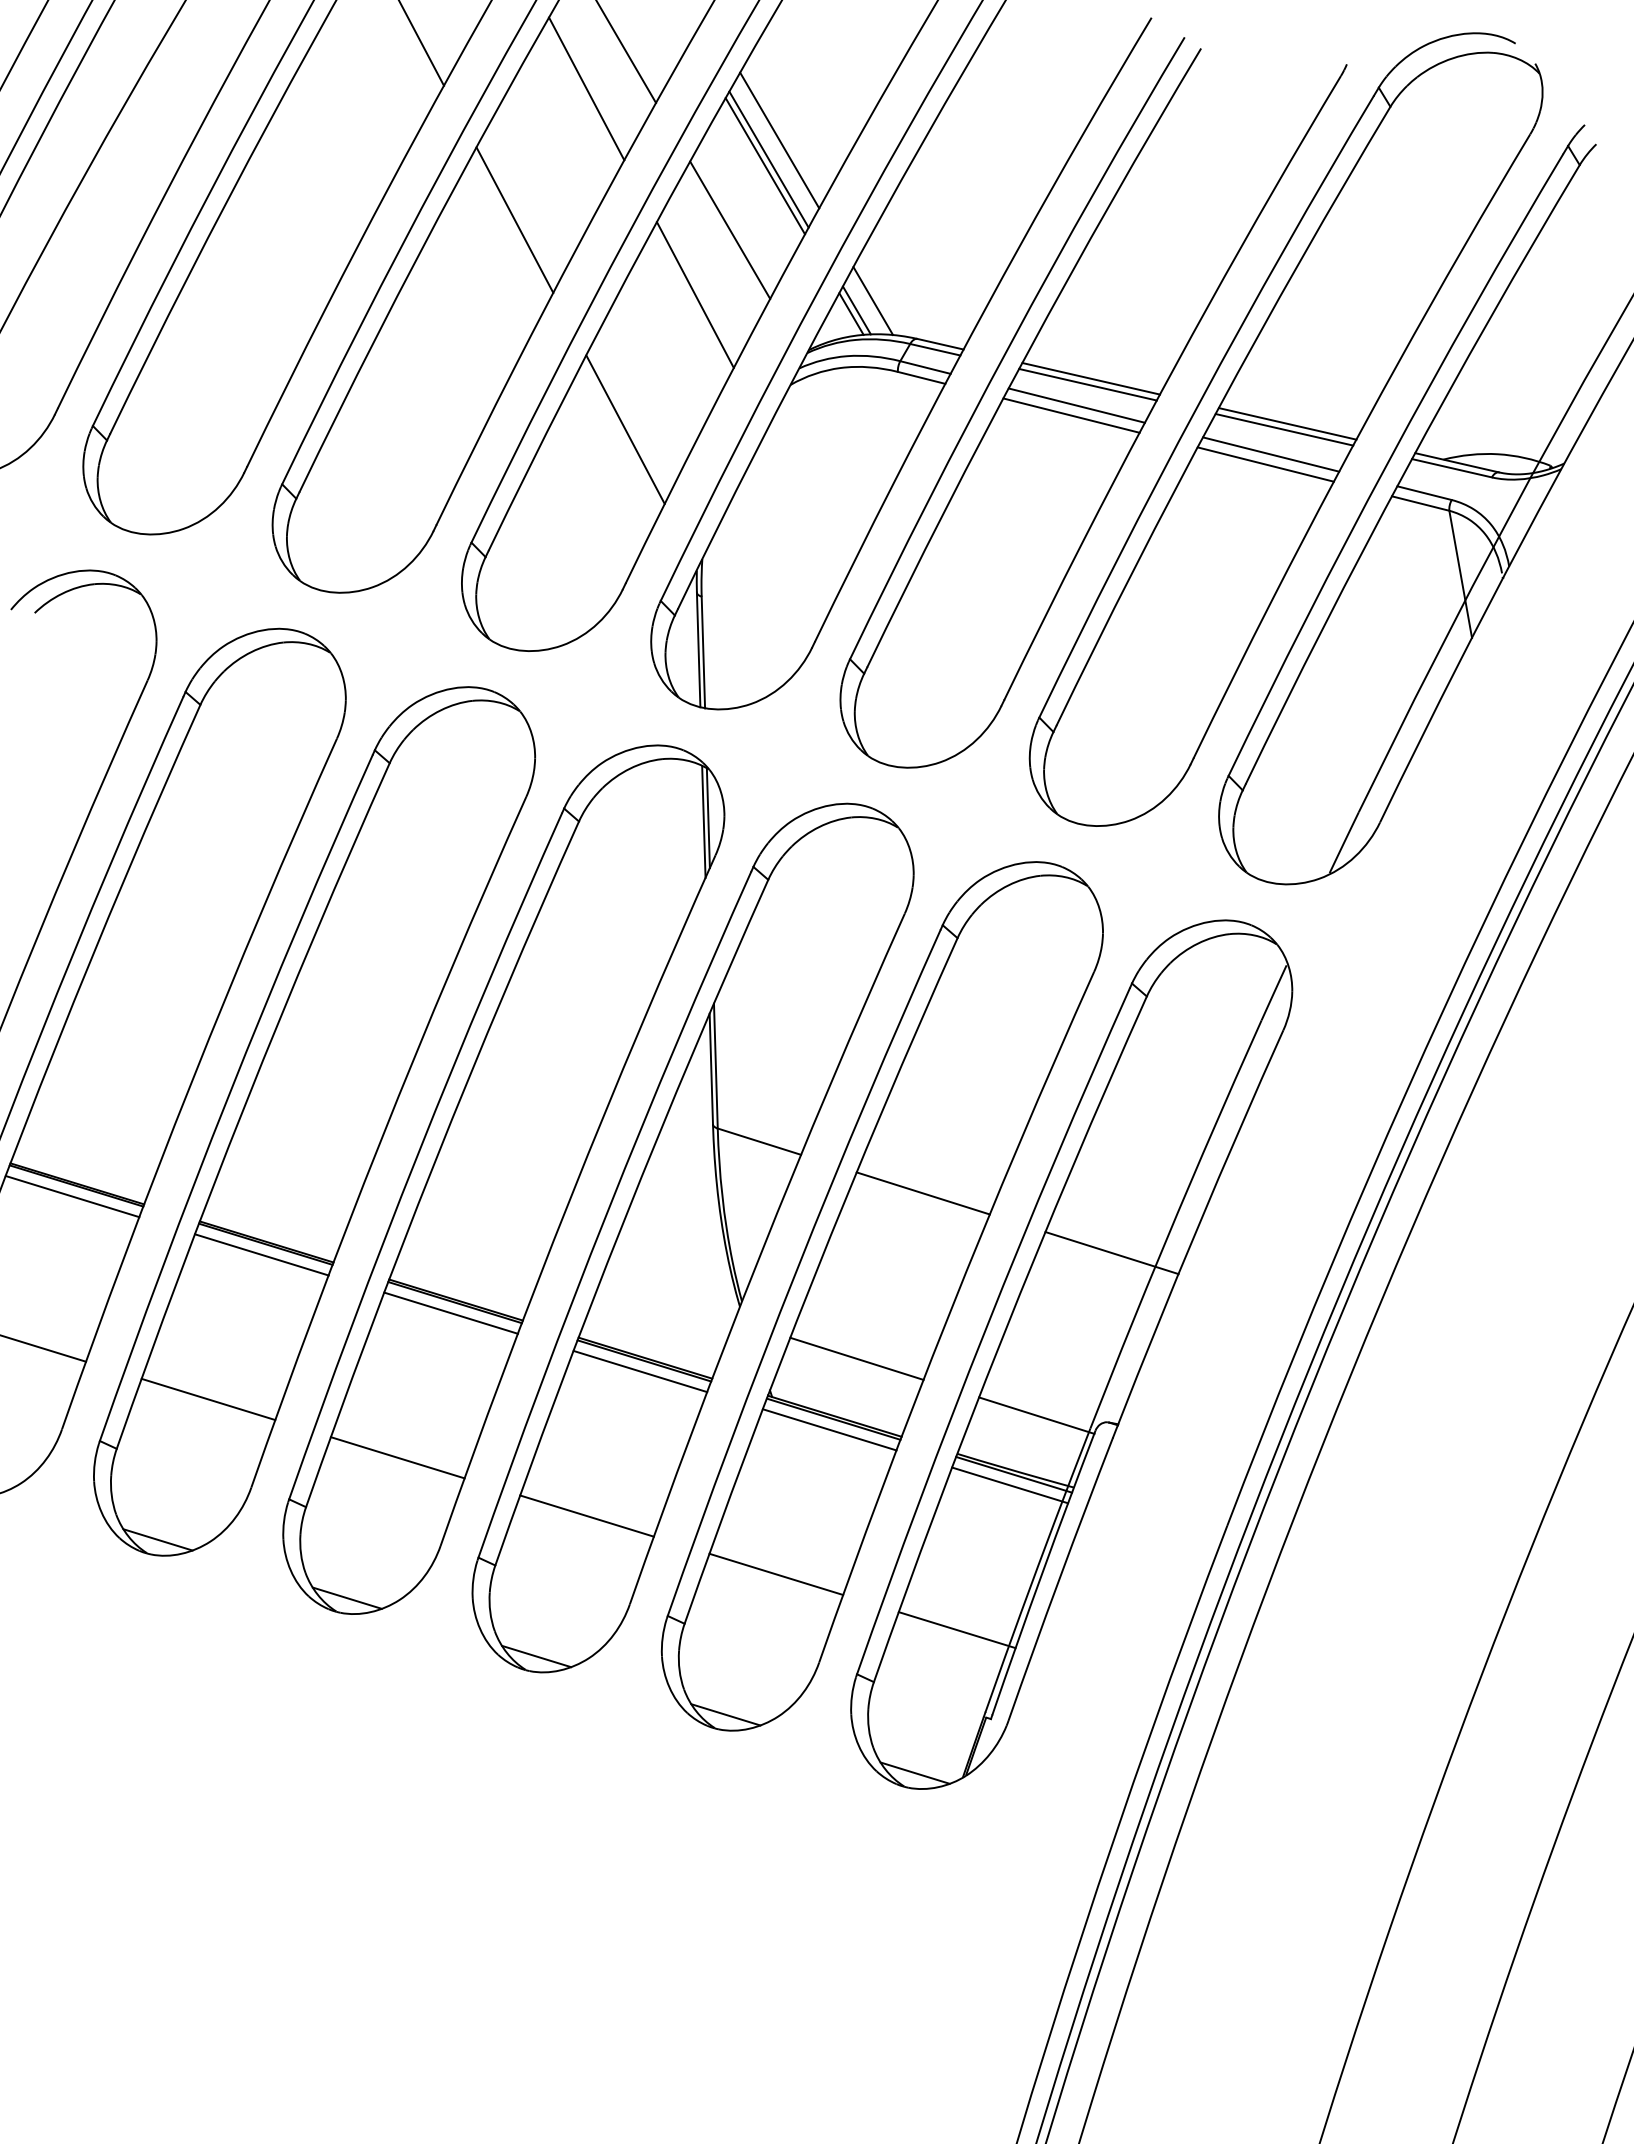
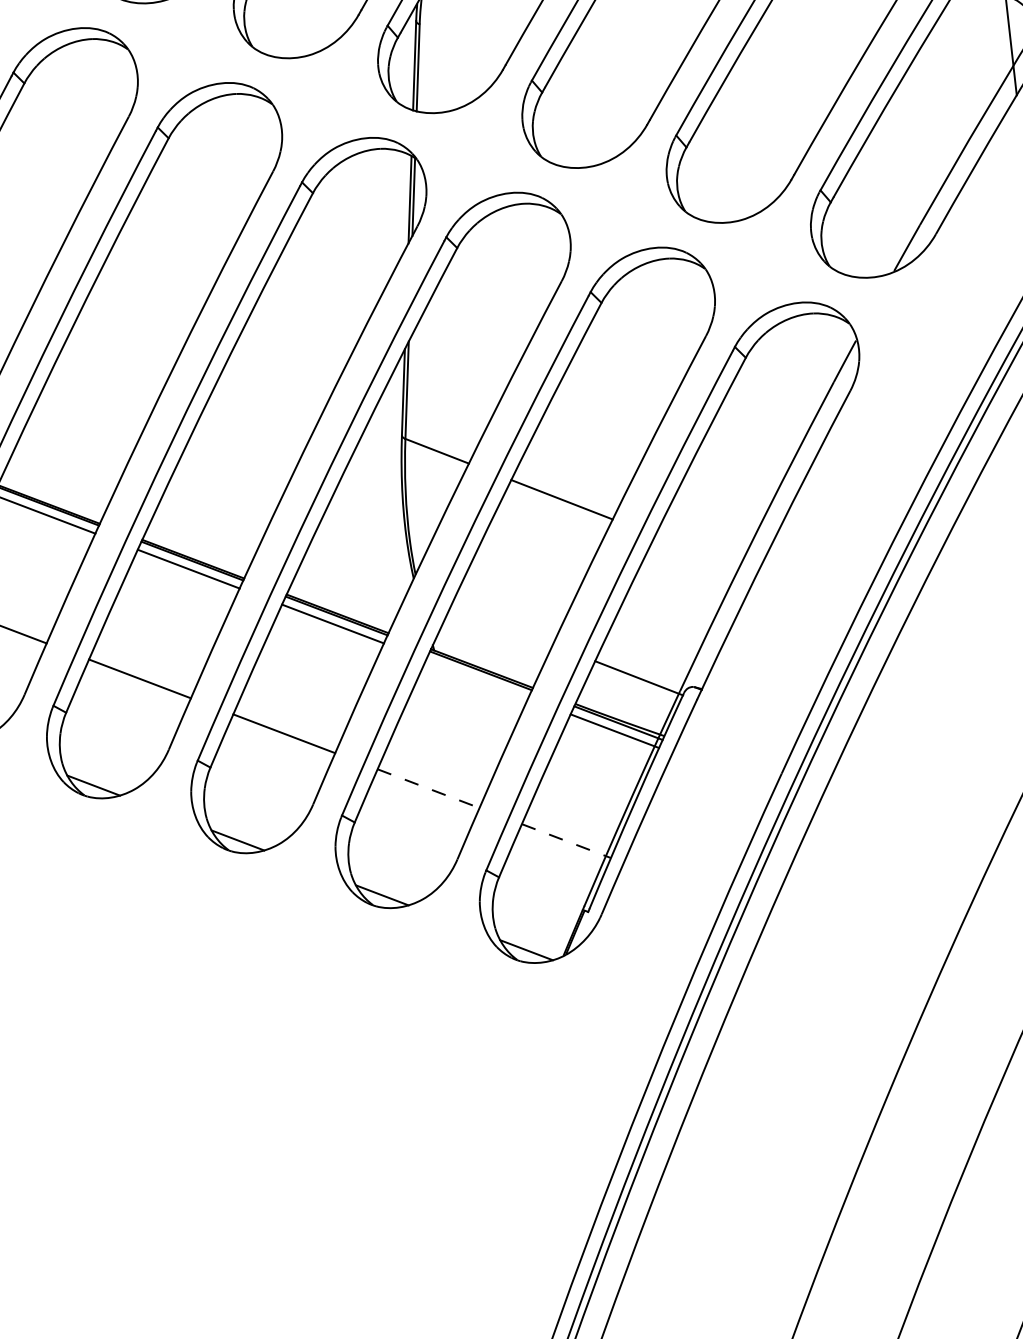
line: (1111, 1253) -> (705, 555), removed
line: (856, 1358) -> (501, 624), removed
line: (829, 1429) -> (477, 678), removed
line: (776, 1574) -> (428, 788), solid -> dashed
line: (957, 1630) -> (566, 841), solid -> dashed

